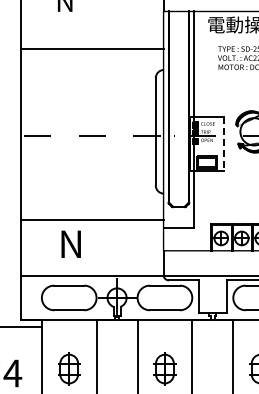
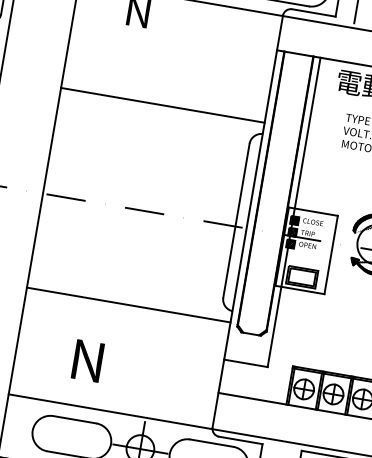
line: (92, 49) -> (162, 105), moved
line: (224, 144) -> (331, 255), dashed -> solid
line: (92, 219) -> (128, 304), moved

